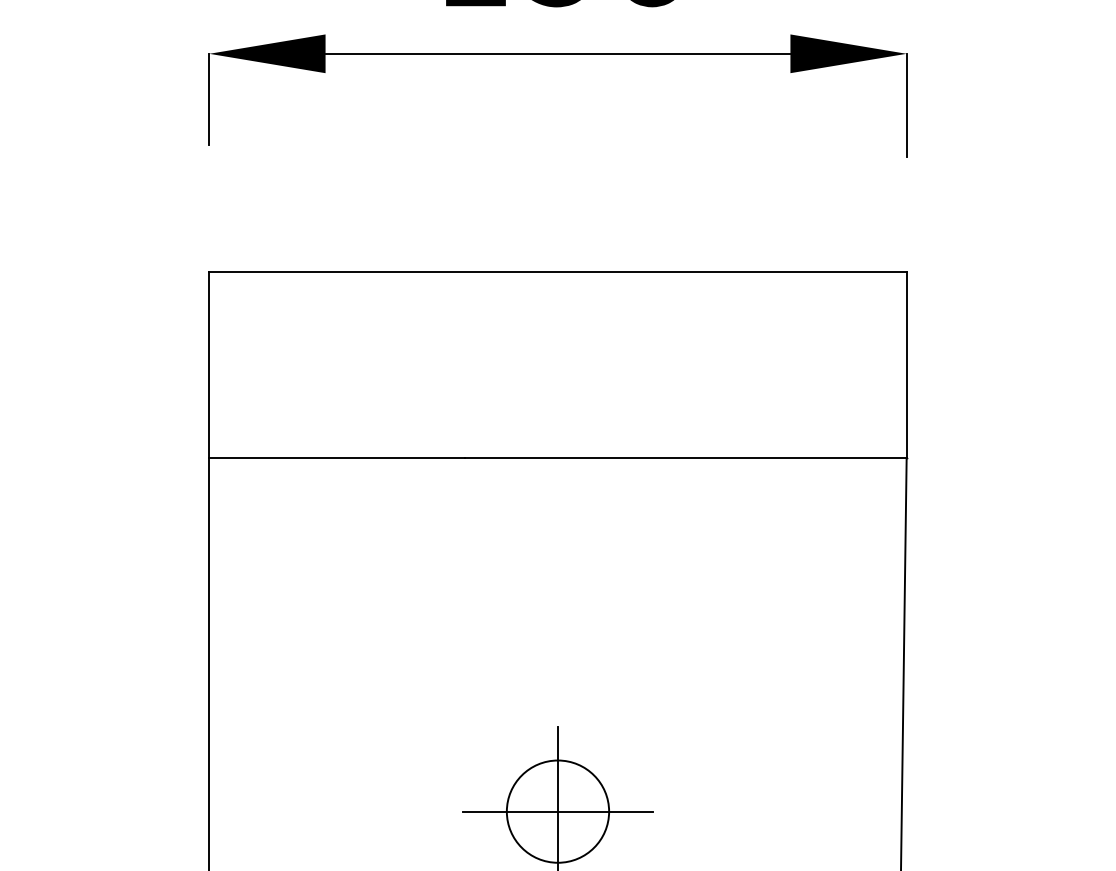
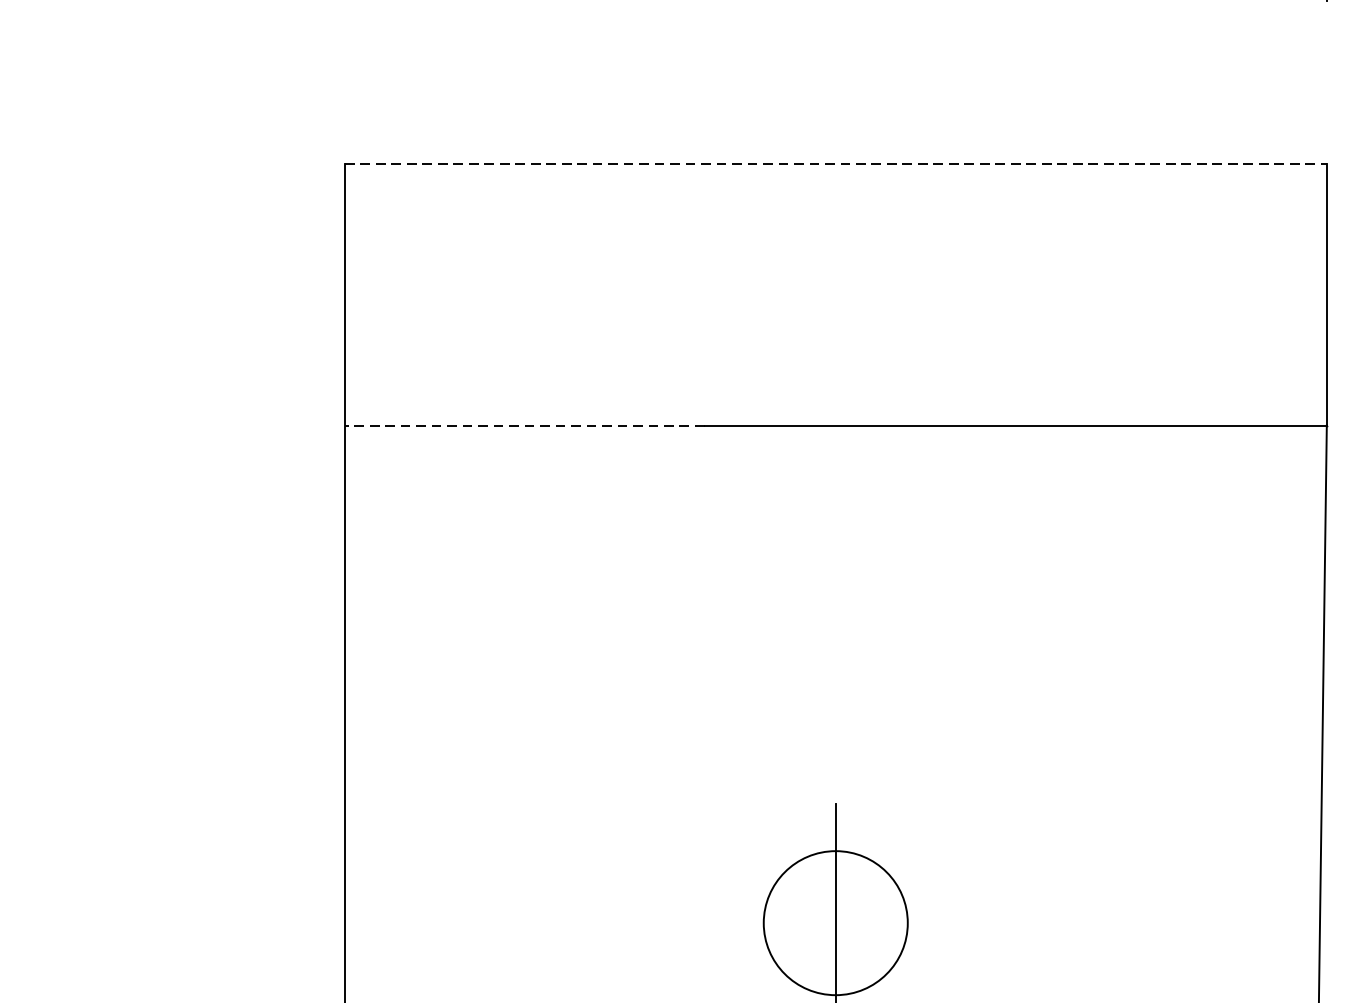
line: (558, 272) -> (836, 163), solid -> dashed
line: (337, 458) -> (525, 425), solid -> dashed
line: (557, 811) -> (835, 922), removed

